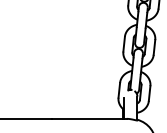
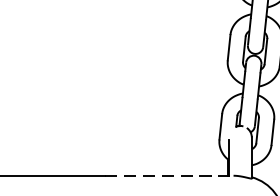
line: (89, 118) -> (169, 175), solid -> dashed

